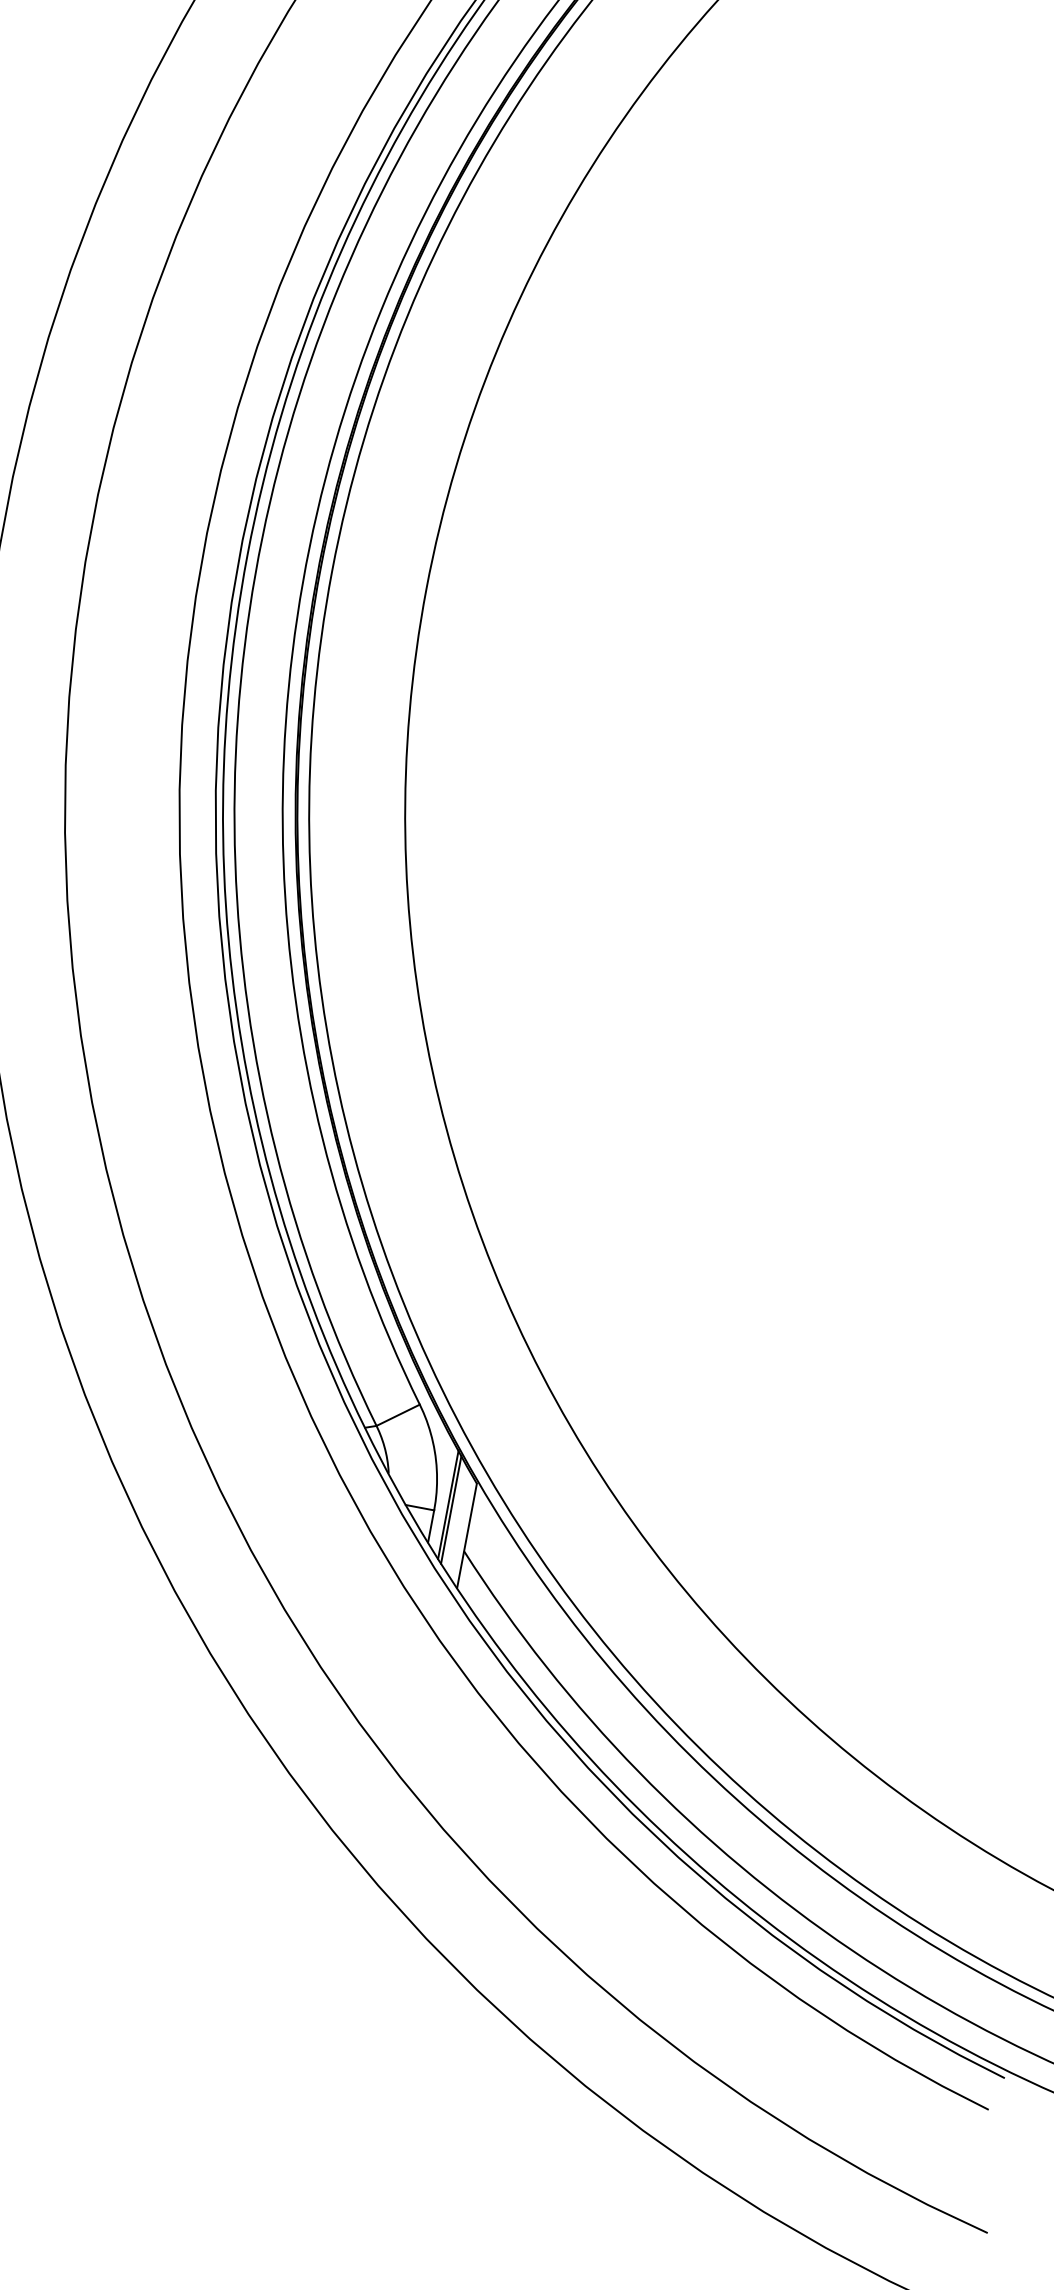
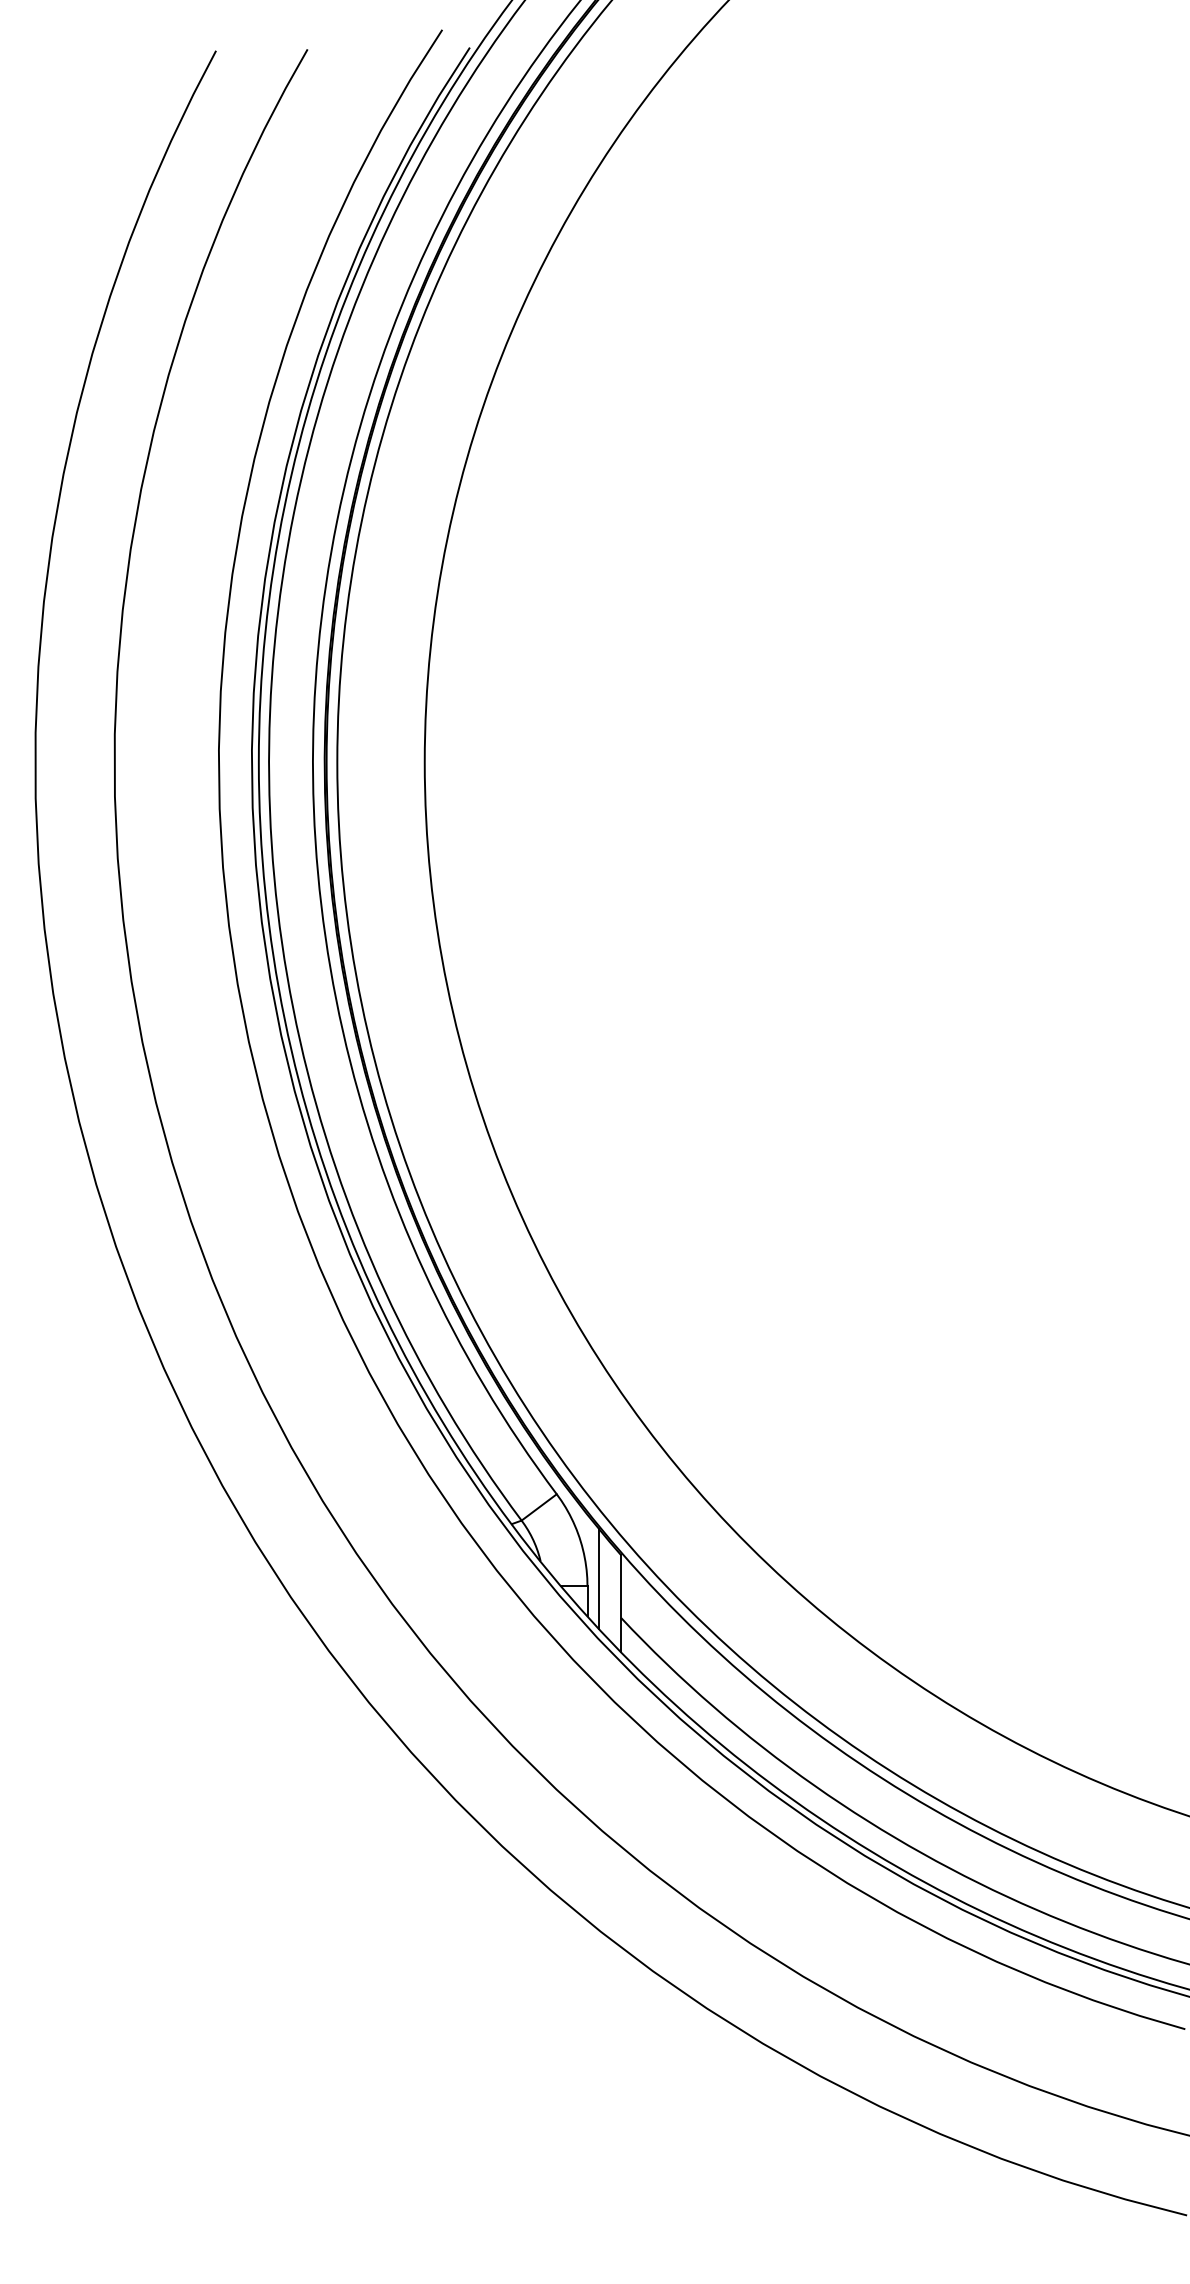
line: (451, 1509) -> (602, 1582), removed

